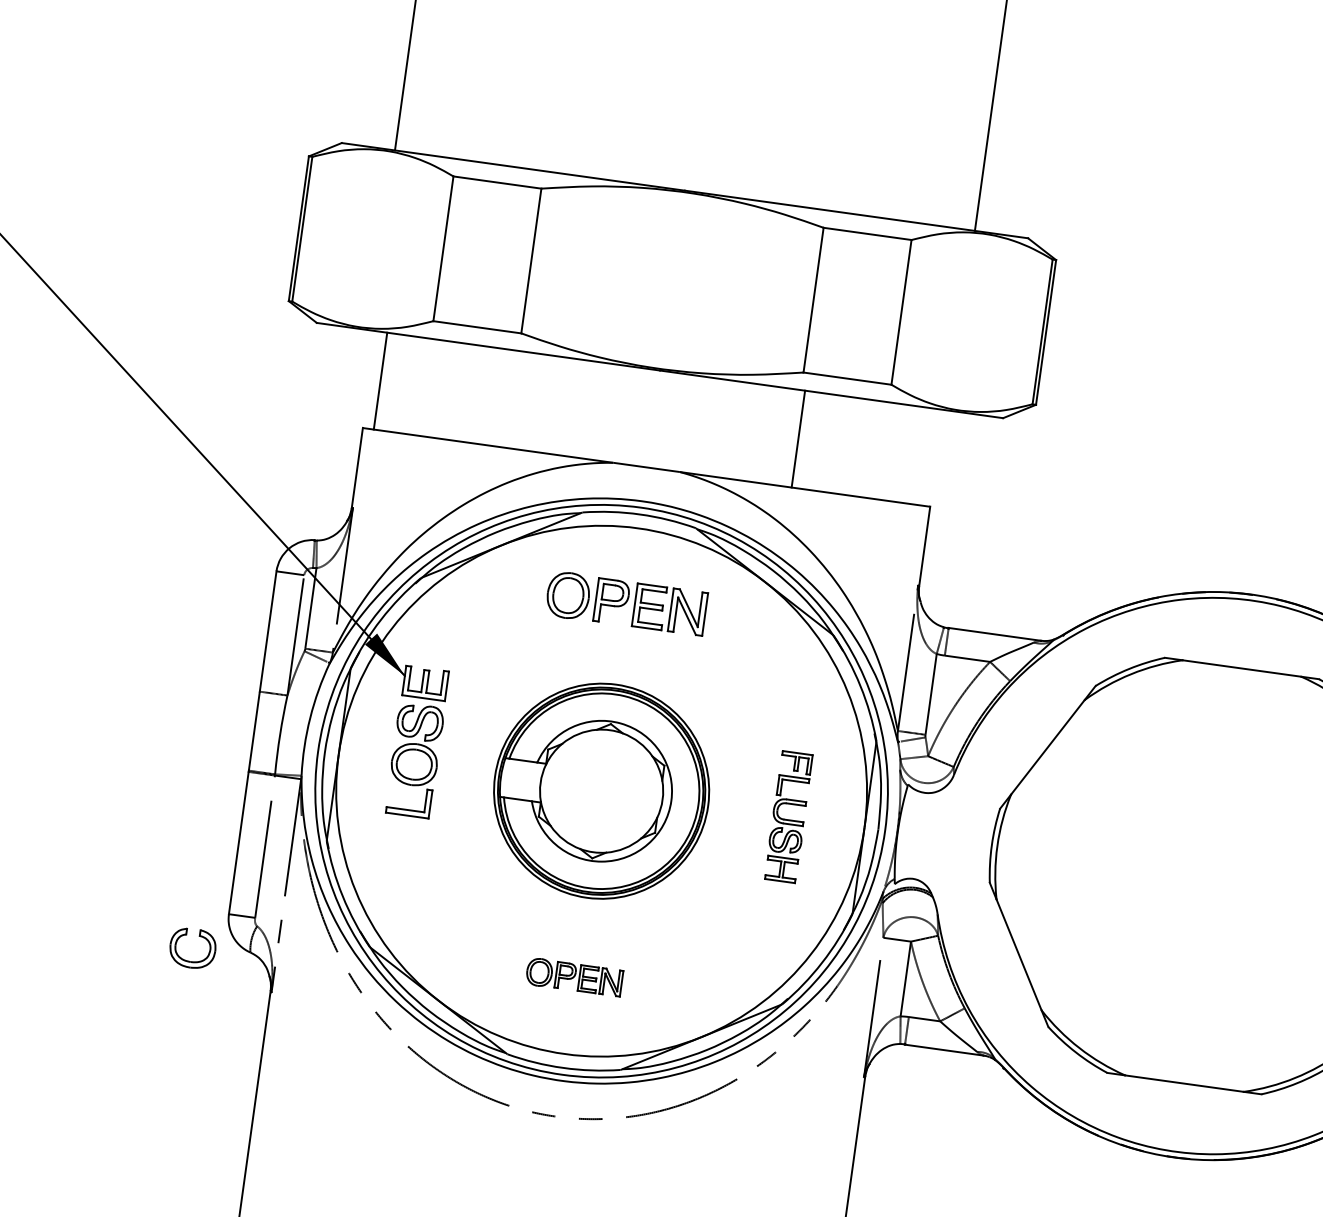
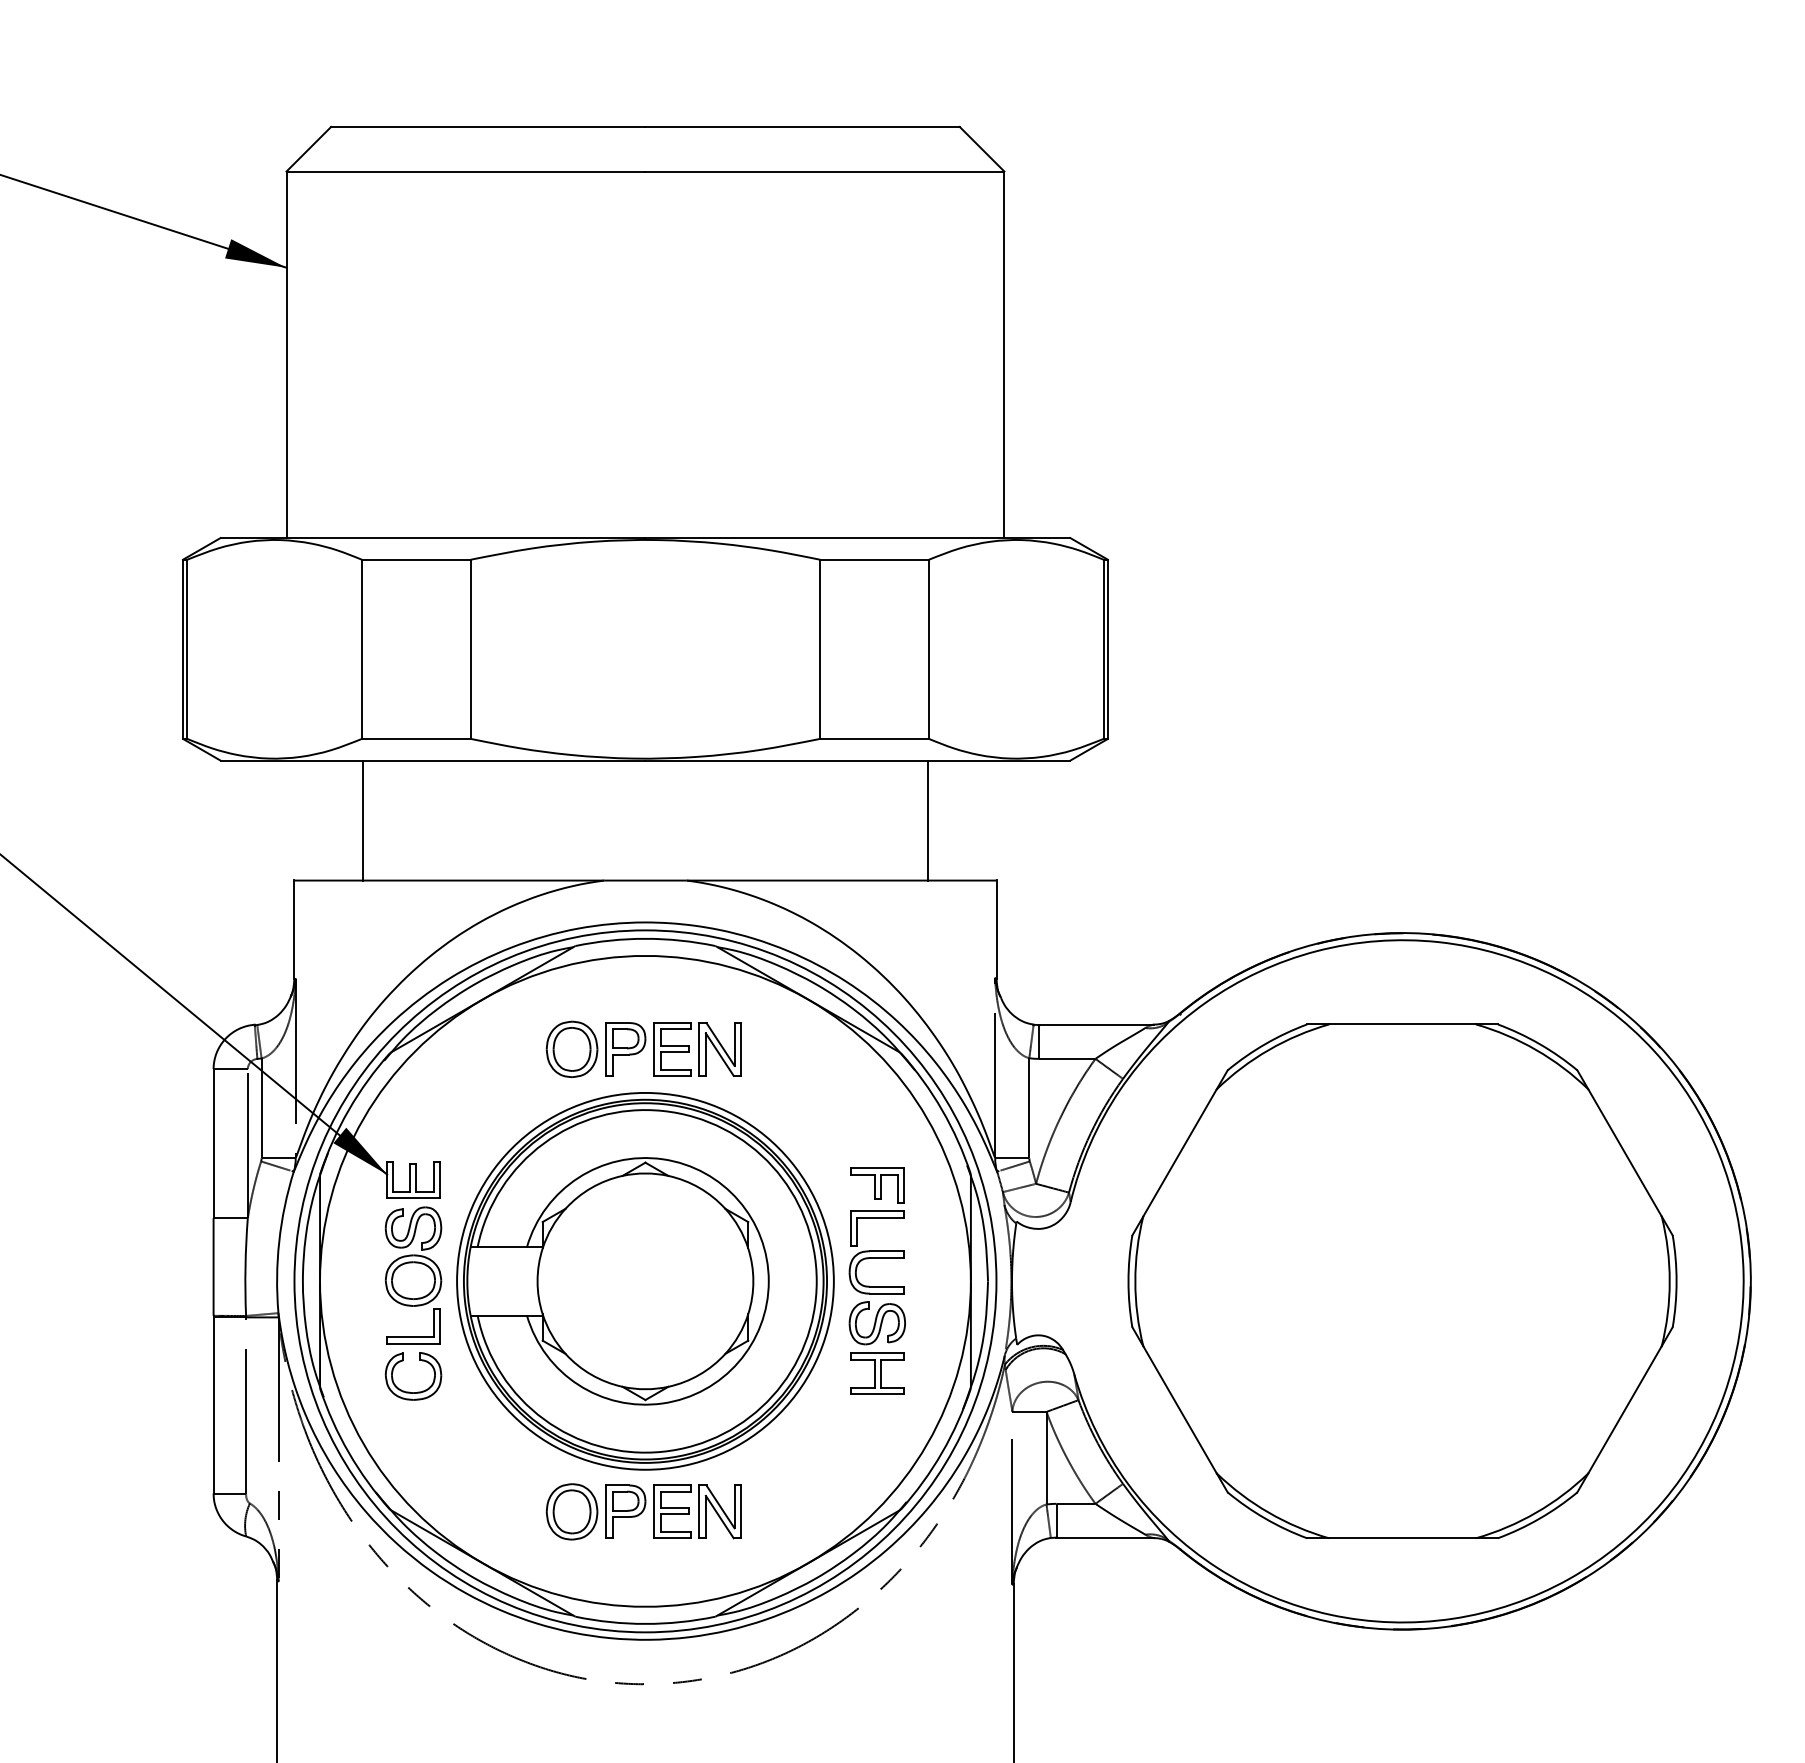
line: (380, 381) -> (362, 820), moved
line: (798, 439) -> (928, 820), moved
part: (601, 791) -> (645, 1281), size x1.43
part: (788, 816) -> (876, 1280), size x1.43
part: (187, 960) -> (409, 1391), moved
part: (574, 976) -> (643, 1511), size x1.67

